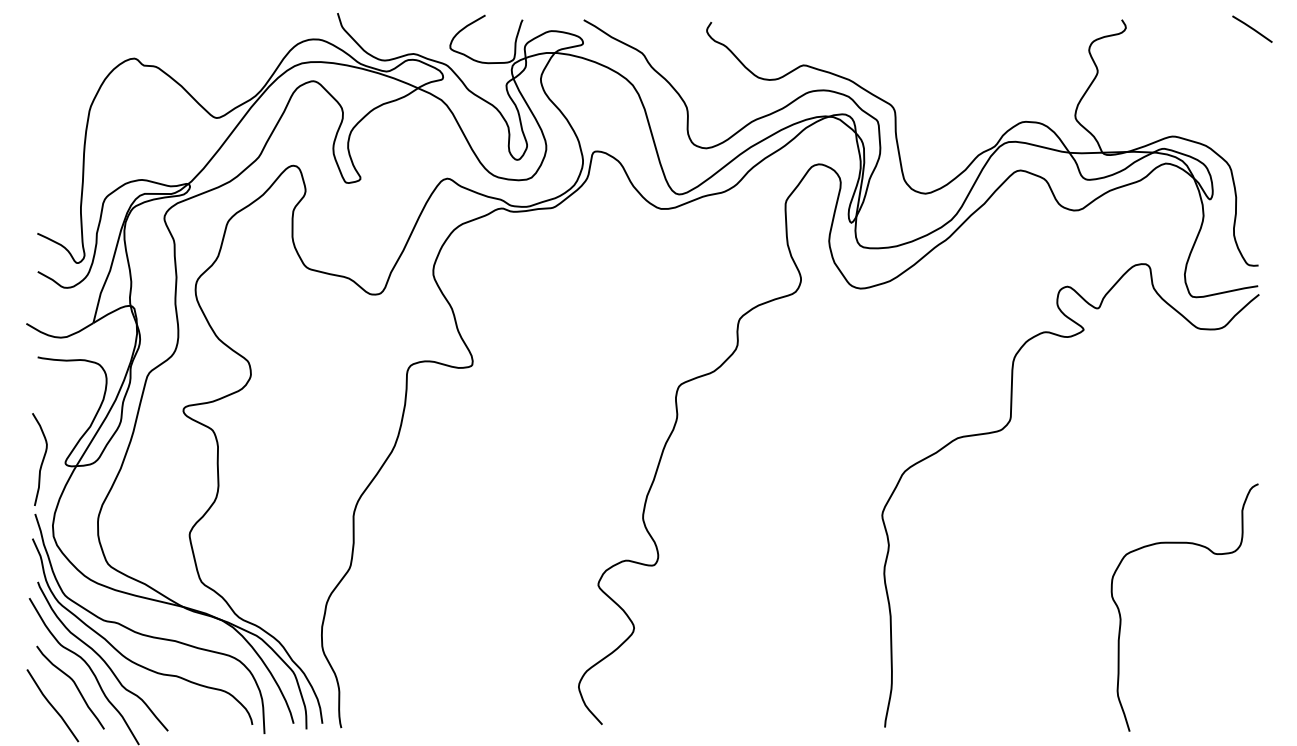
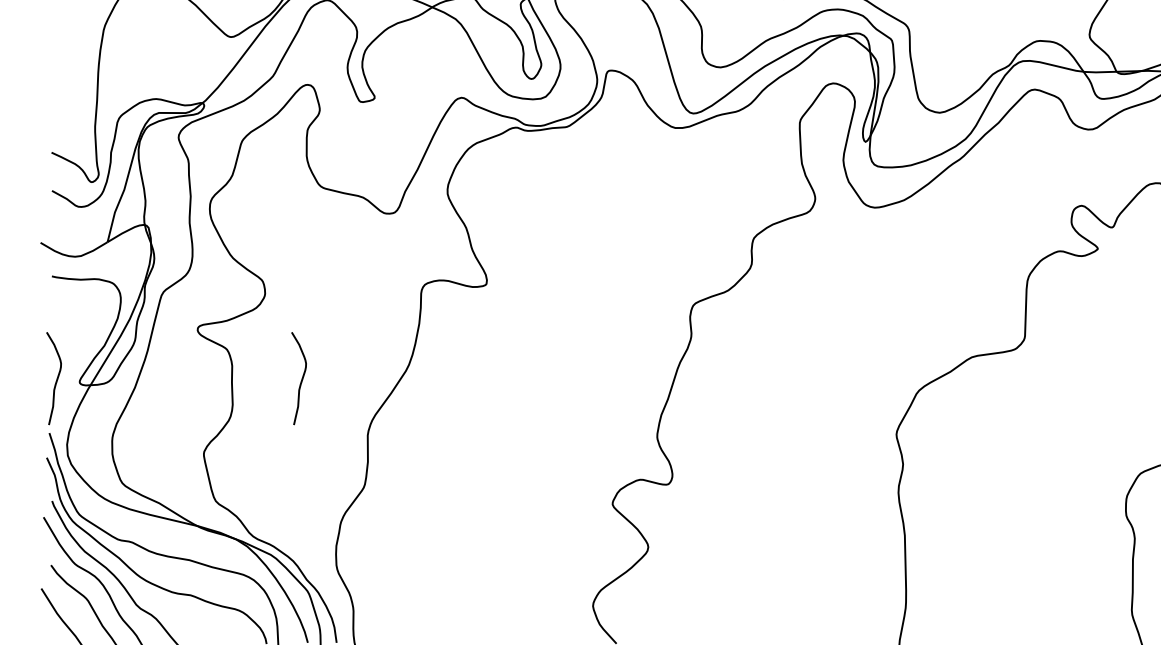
curve: (286, 461) -> (300, 380), added

